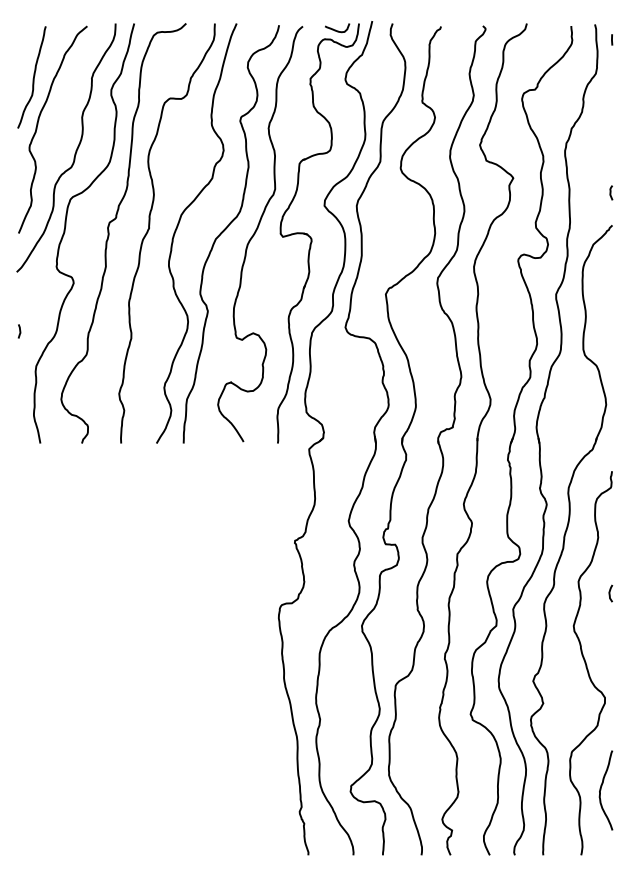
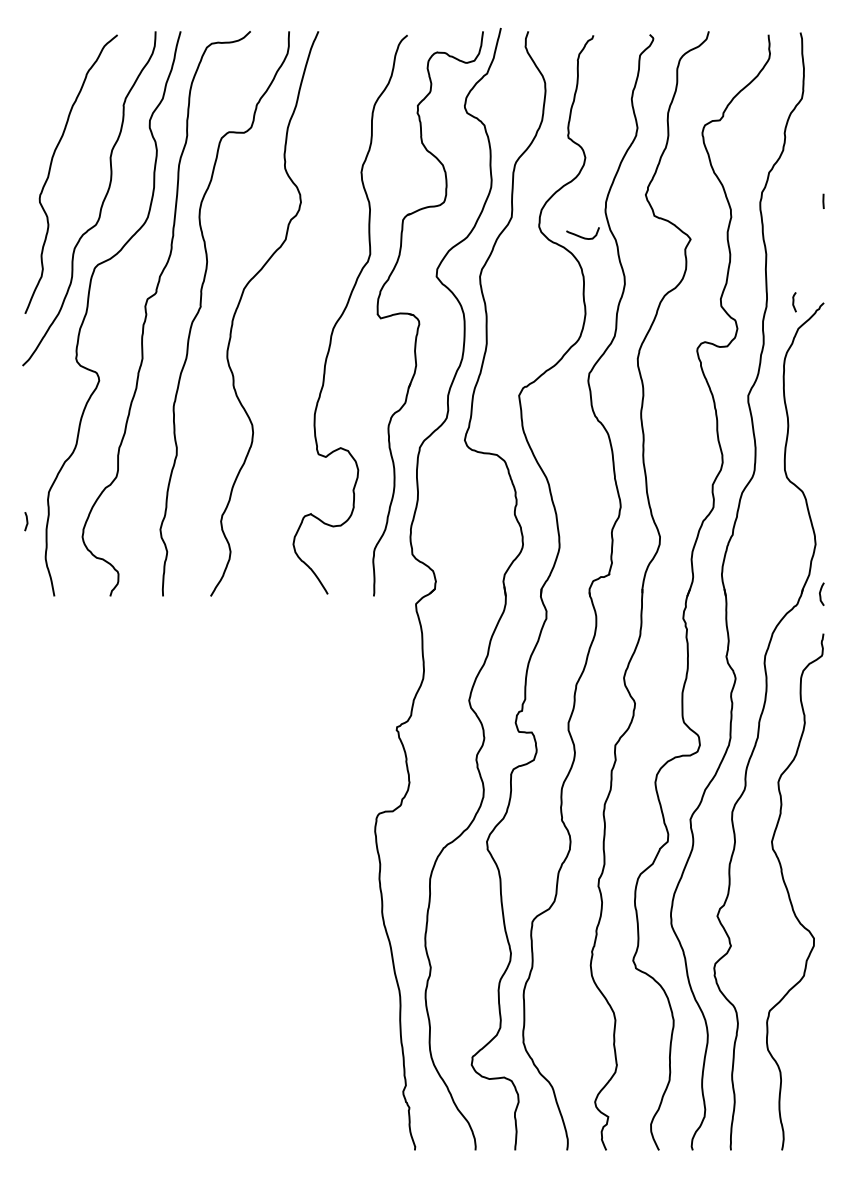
curve: (337, 30) -> (582, 236), moved
line: (612, 39) -> (823, 200), moved
curve: (33, 77) -> (44, 103), removed
curve: (611, 193) -> (794, 302), moved
curve: (226, 229) -> (304, 308), removed
curve: (19, 331) -> (26, 521), moved
curve: (609, 593) -> (820, 593), moved
curve: (601, 788) -> (809, 1060), removed

